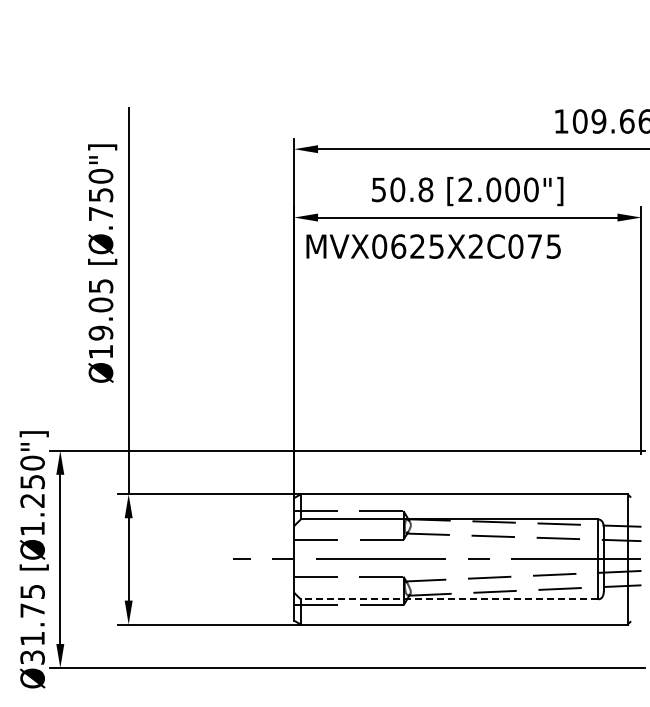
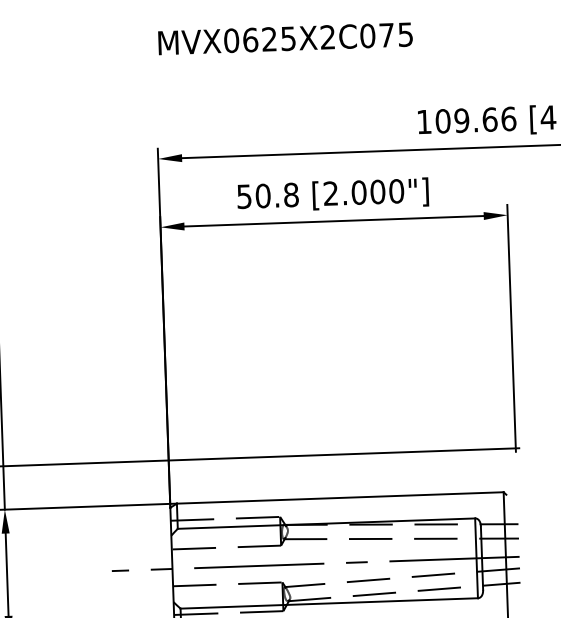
text: (433, 246) -> (285, 38), moved
line: (449, 599) -> (329, 603), dashed -> solid

